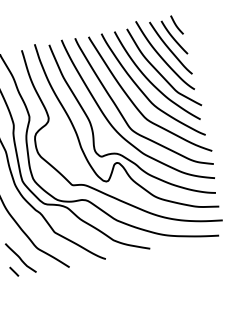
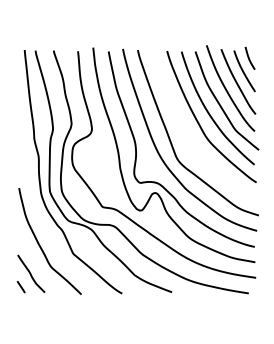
curve: (136, 105) -> (188, 135), removed

